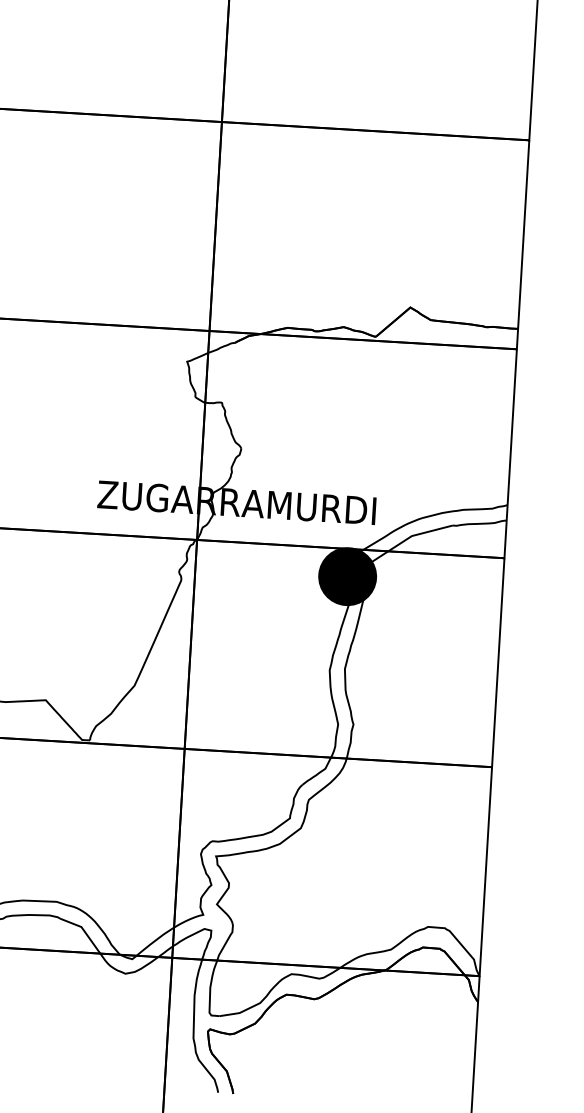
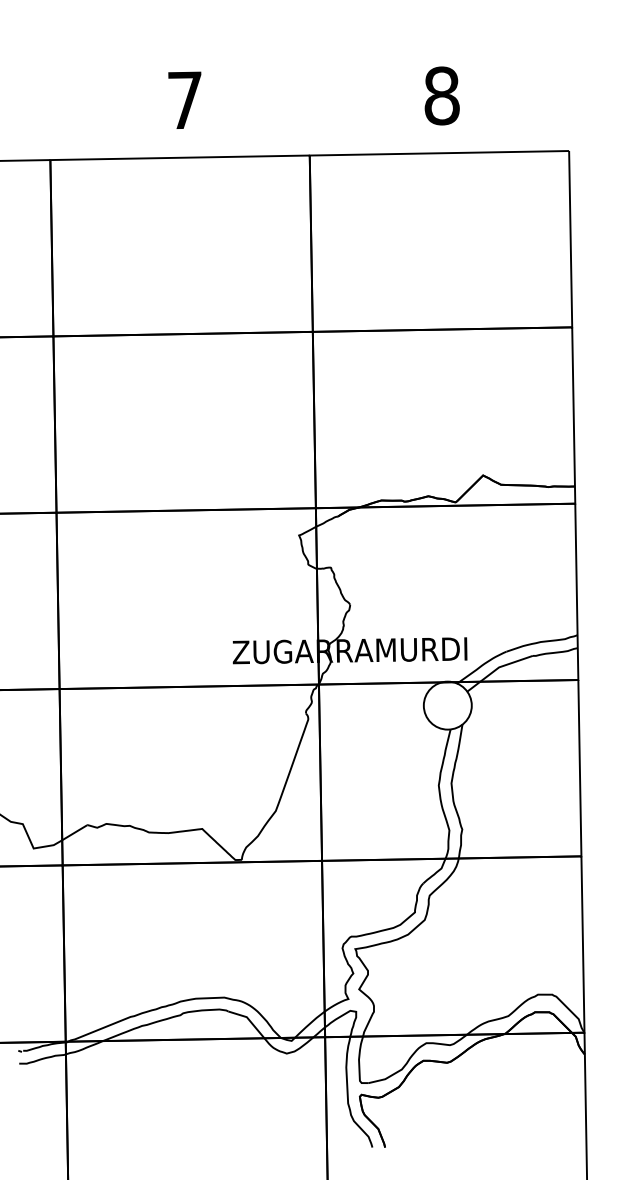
fill: (347, 576) -> (447, 705), removed
fill: (347, 576) -> (447, 705), removed

